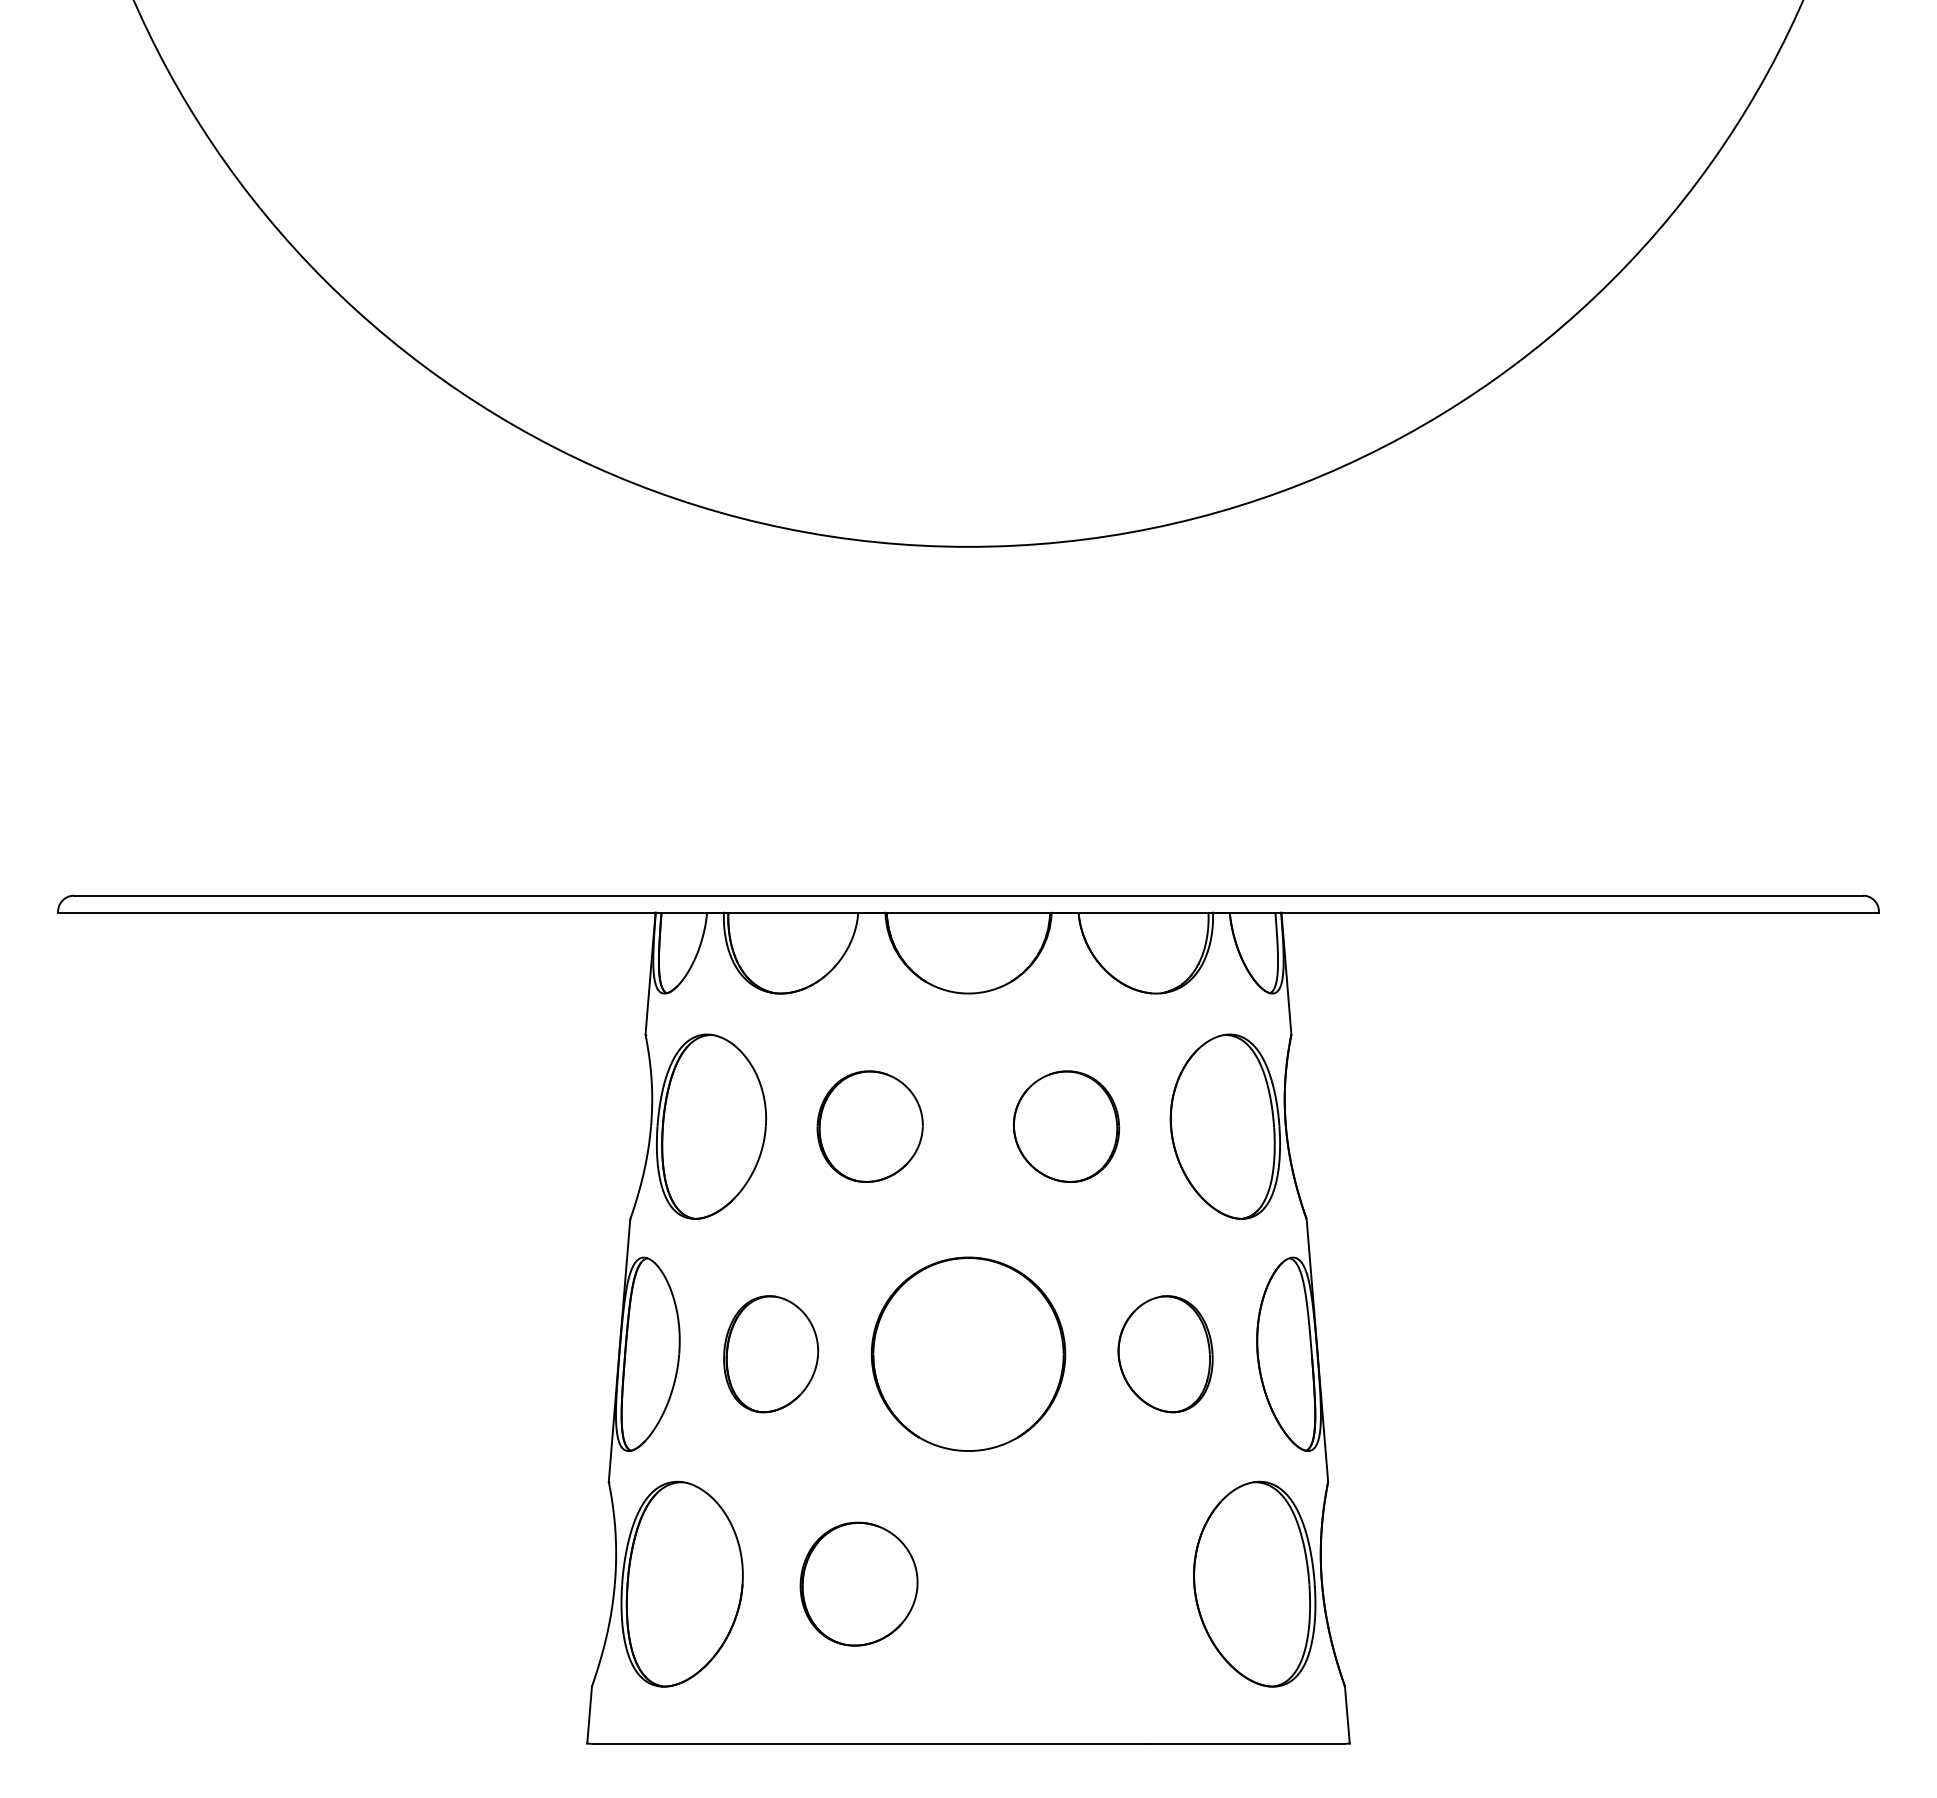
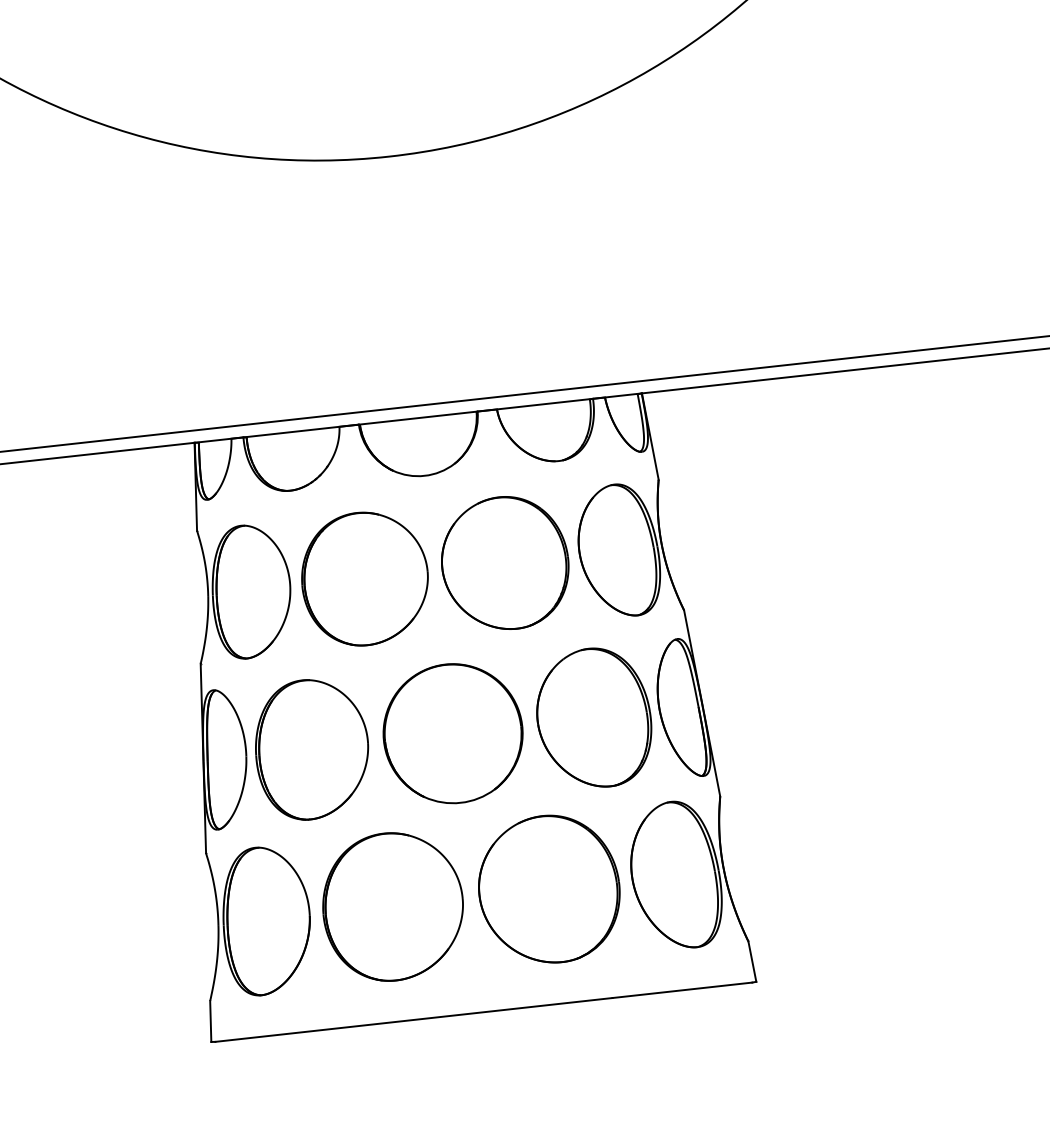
part: (869, 1126) -> (364, 578), size x1.67
part: (1066, 1126) -> (505, 563), size x1.67
part: (770, 1353) -> (311, 748), size x1.67
part: (1165, 1353) -> (593, 717), size x1.67
part: (858, 1583) -> (392, 906), size x1.67
part: (1077, 1583) -> (549, 888), added

